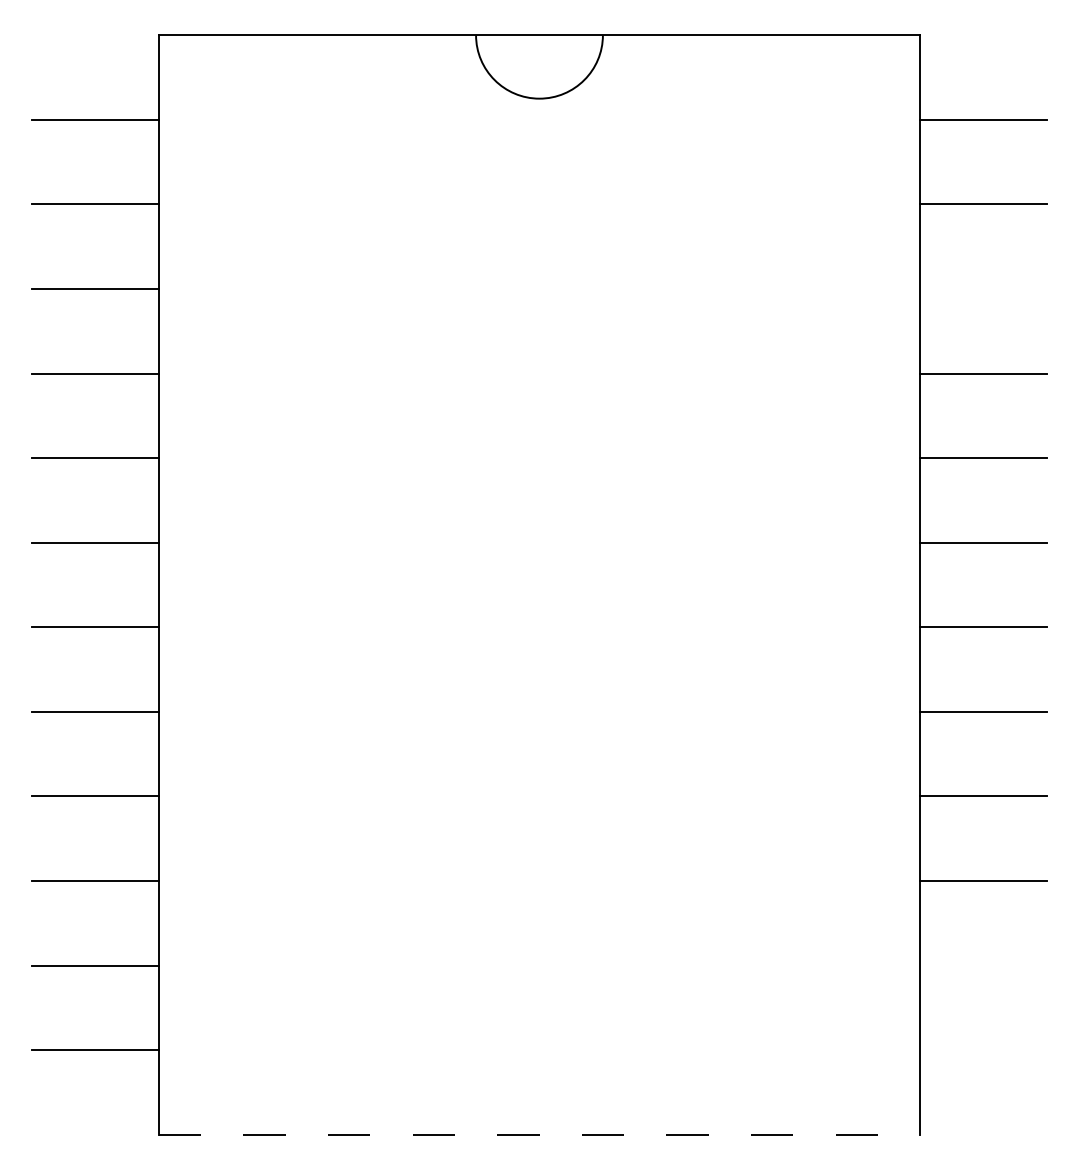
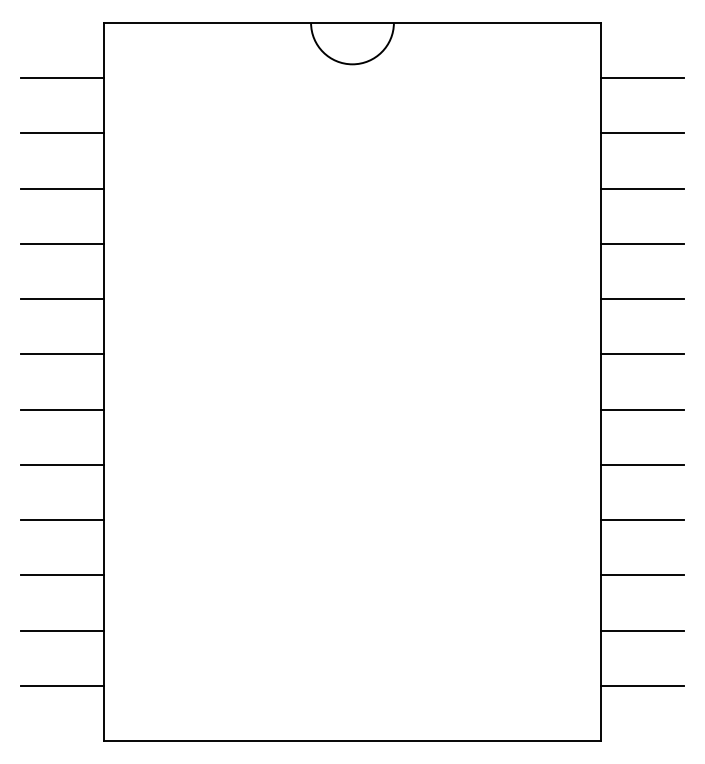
line: (983, 288) -> (642, 188), added
line: (983, 965) -> (642, 630), added
line: (983, 1049) -> (642, 685), added
line: (539, 1135) -> (352, 741), dashed -> solid

